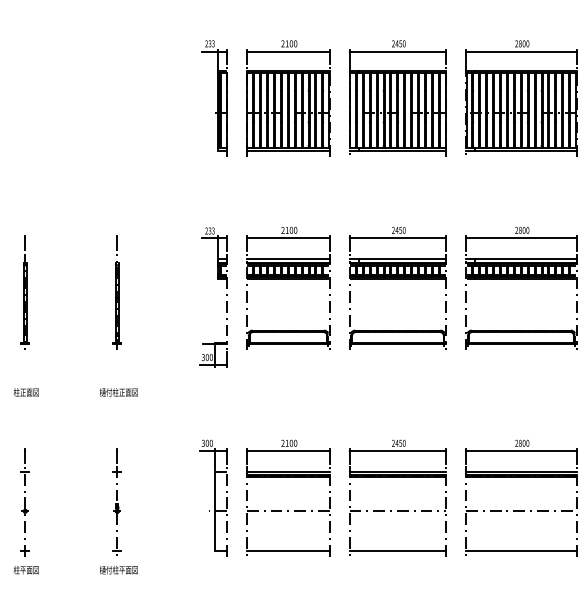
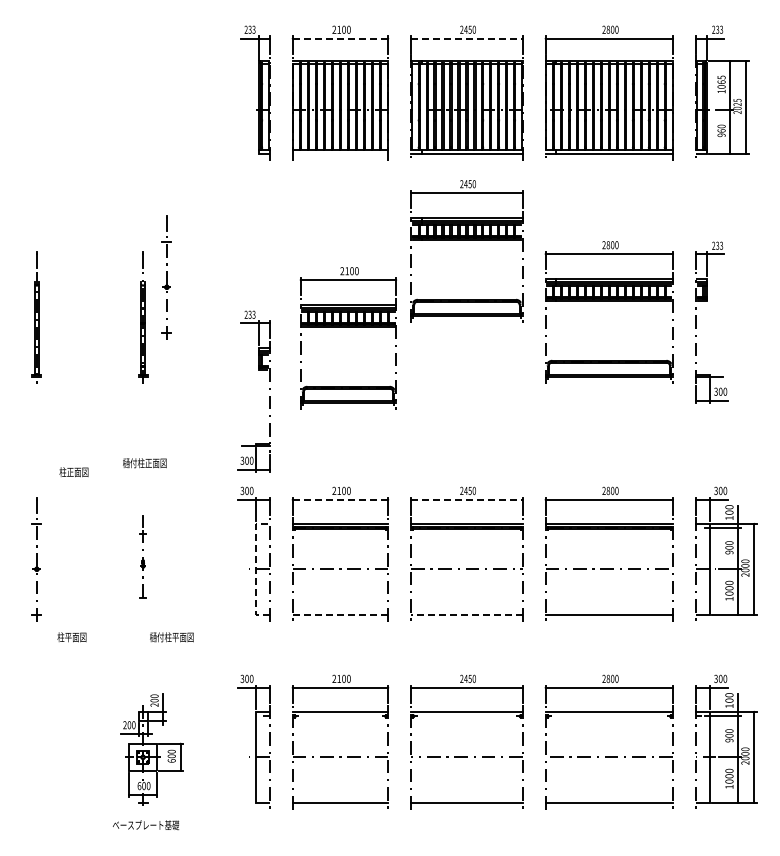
line: (288, 51) -> (340, 38), solid -> dashed
line: (397, 51) -> (466, 38), solid -> dashed
line: (288, 151) -> (340, 153), removed
part: (137, 258) -> (166, 277), added
part: (287, 279) -> (347, 327), moved
part: (397, 279) -> (466, 240), moved
part: (226, 295) -> (269, 389), moved
text: (25, 392) -> (73, 472), moved
text: (118, 392) -> (144, 463), moved
line: (288, 450) -> (340, 499), solid -> dashed
line: (397, 450) -> (466, 499), solid -> dashed
part: (117, 501) -> (143, 558), size x0.7
line: (215, 511) -> (256, 569), solid -> dashed
line: (288, 550) -> (340, 614), solid -> dashed
line: (397, 550) -> (466, 614), solid -> dashed
text: (25, 570) -> (71, 637), moved
text: (118, 570) -> (171, 637), moved

